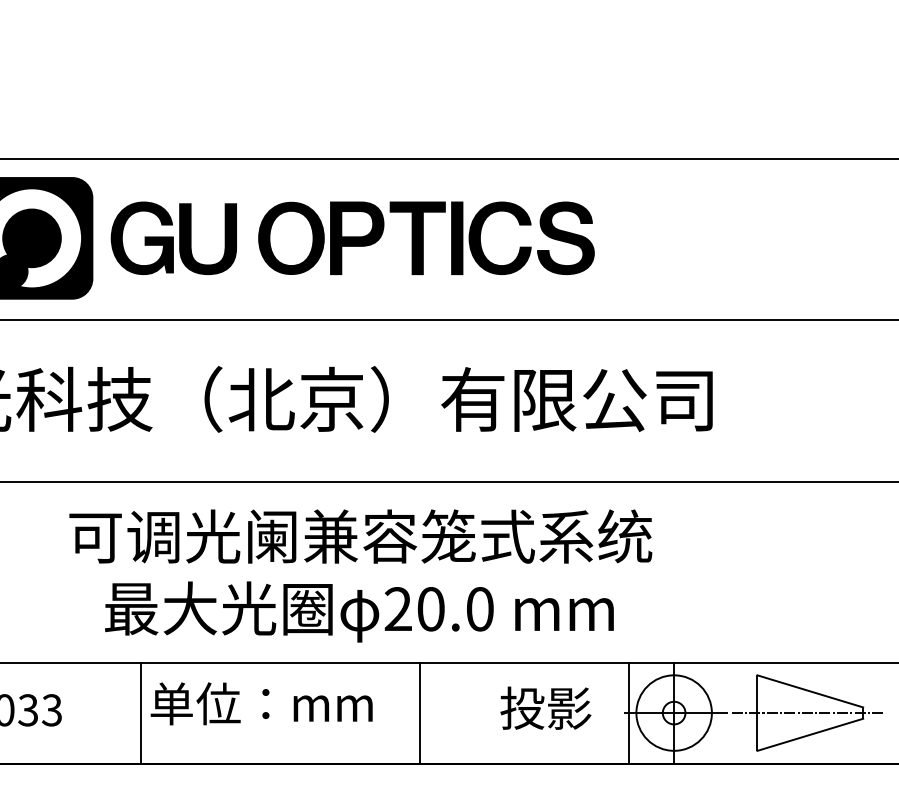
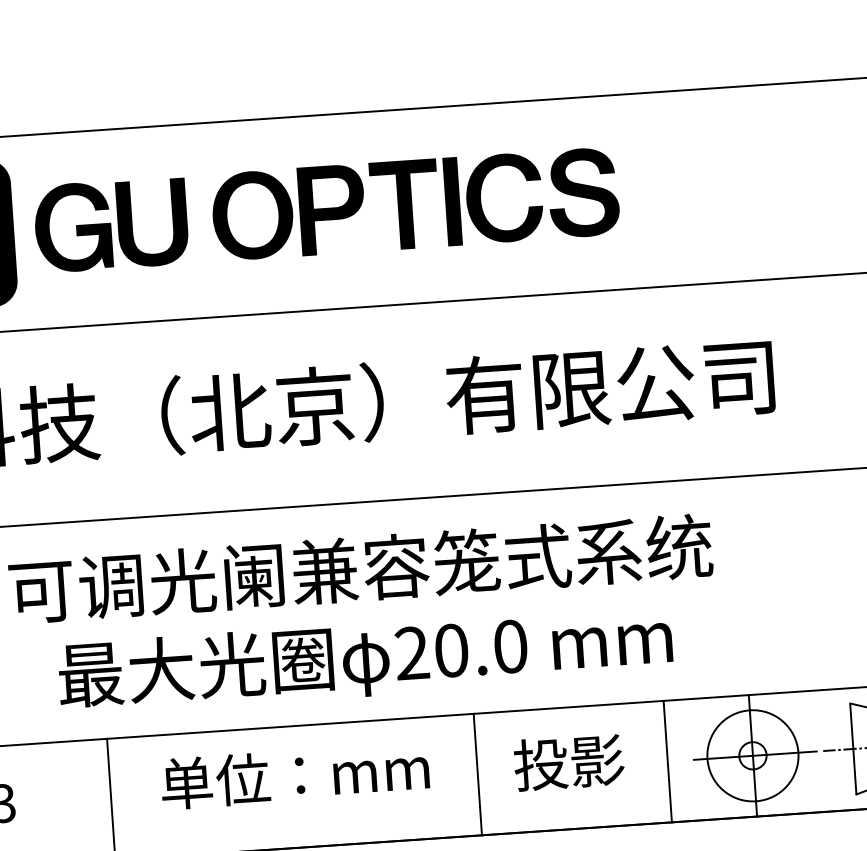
text: (261, 703) -> (294, 775), moved
text: (545, 707) -> (568, 761), moved
line: (419, 712) -> (477, 773), moved
line: (629, 712) -> (667, 760), moved

